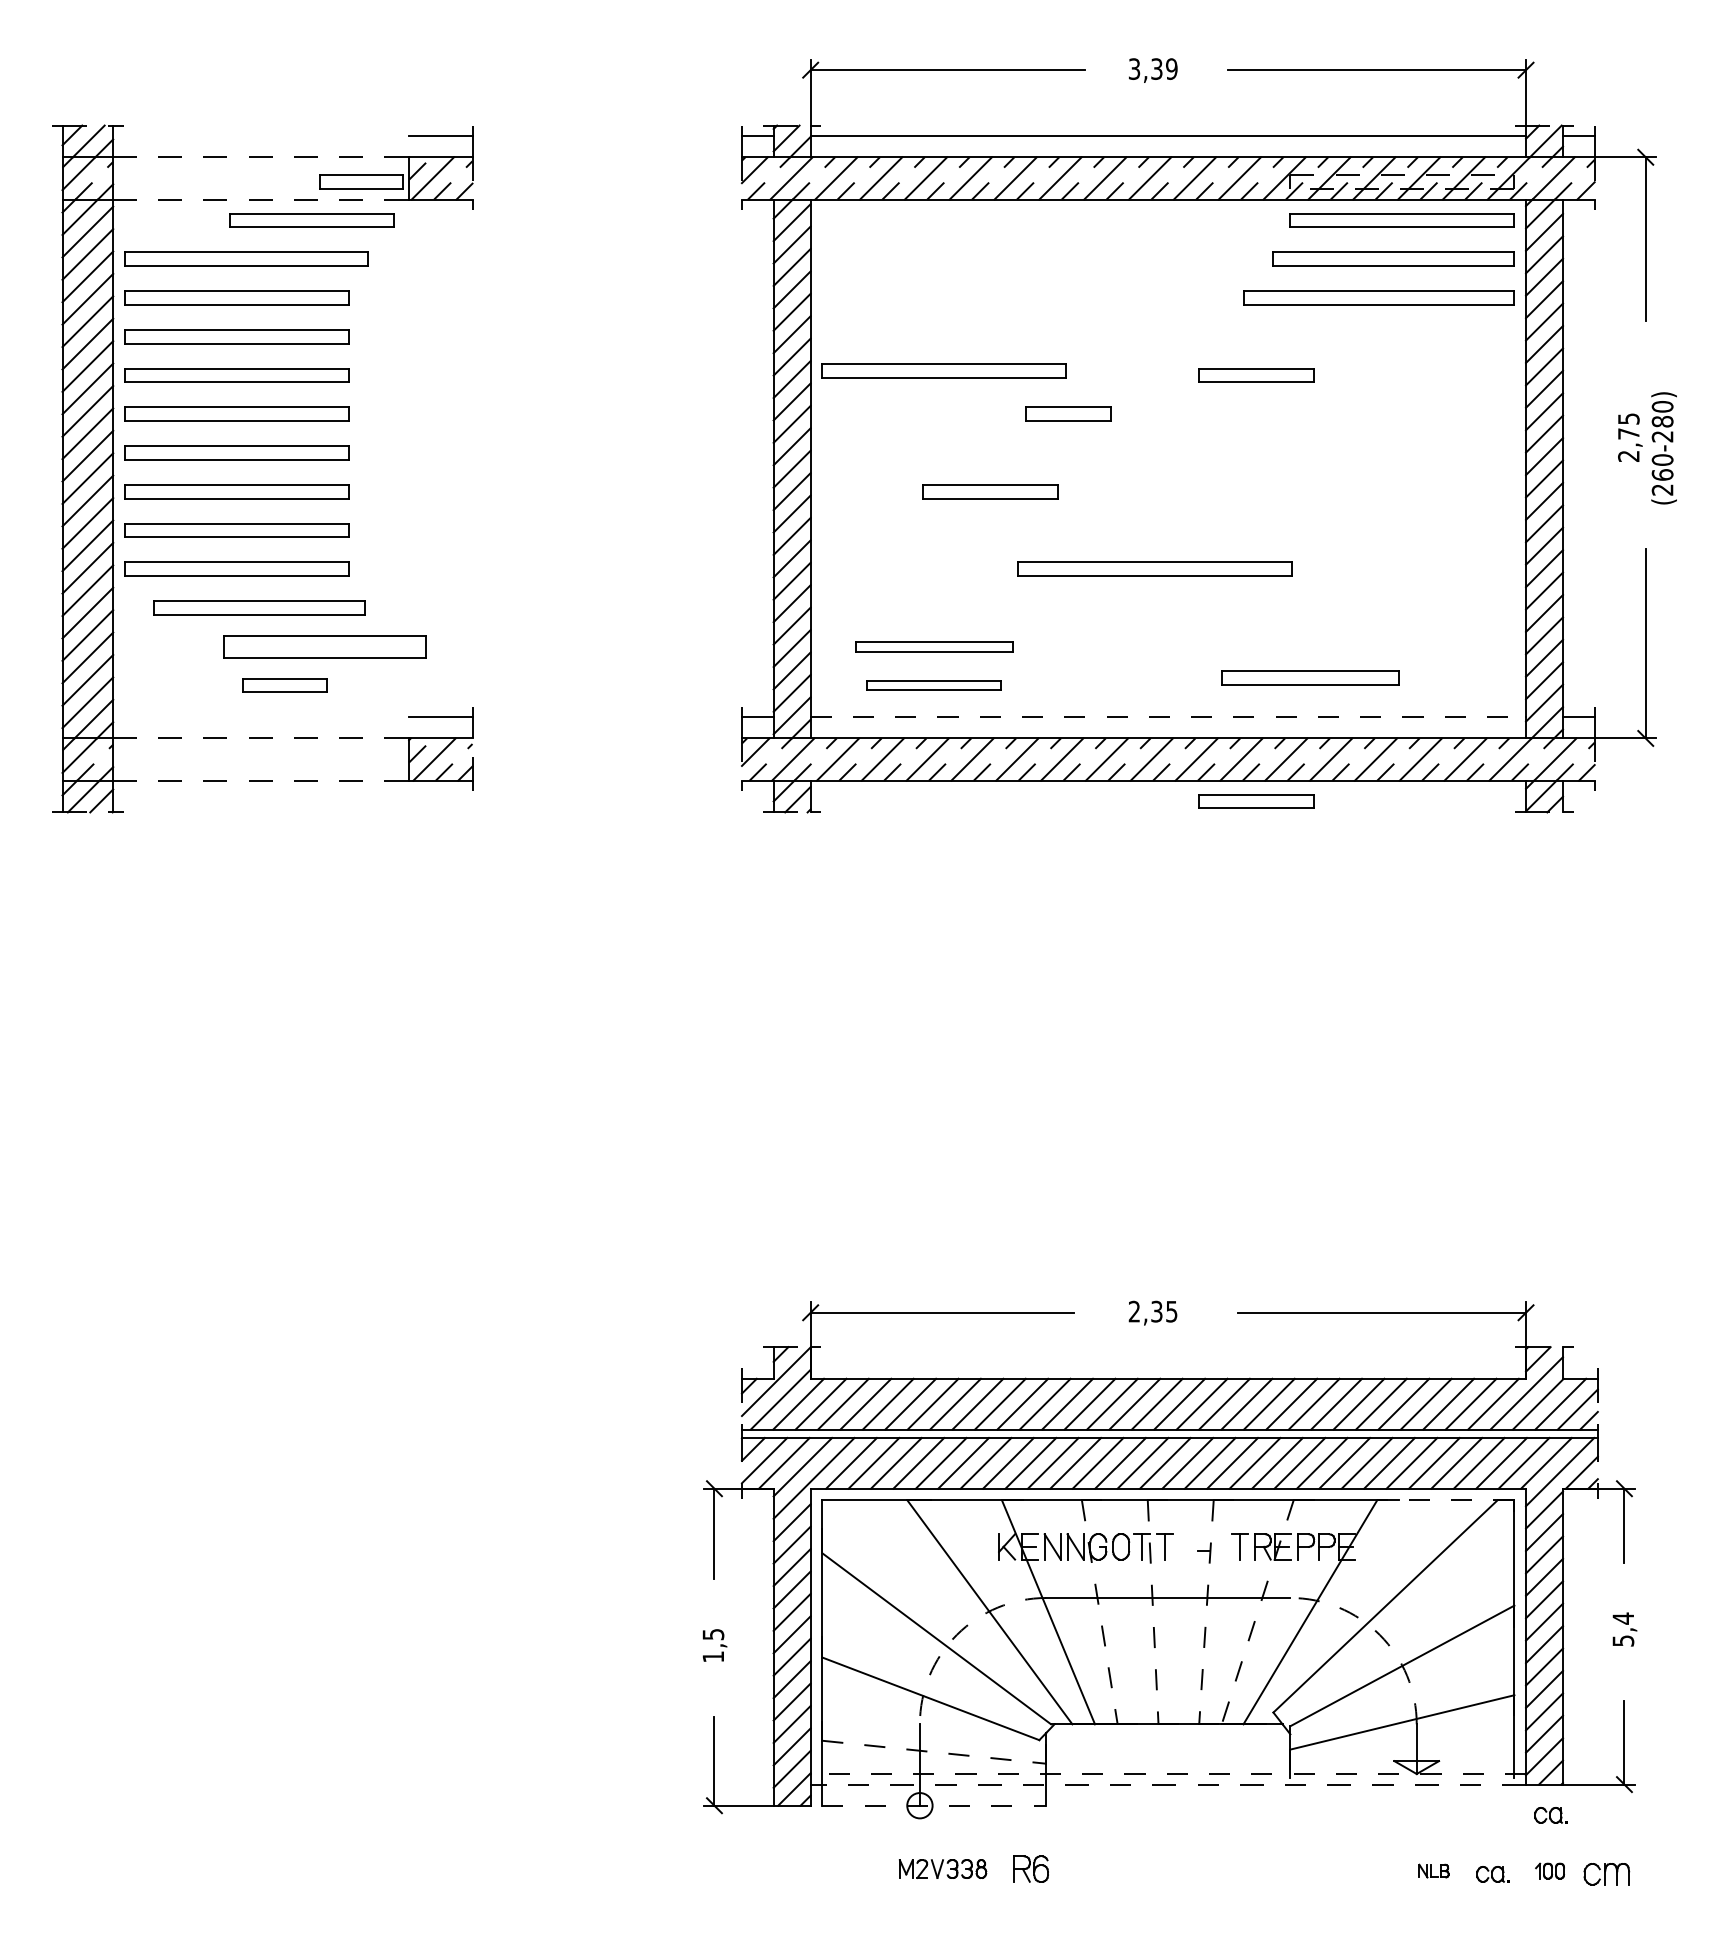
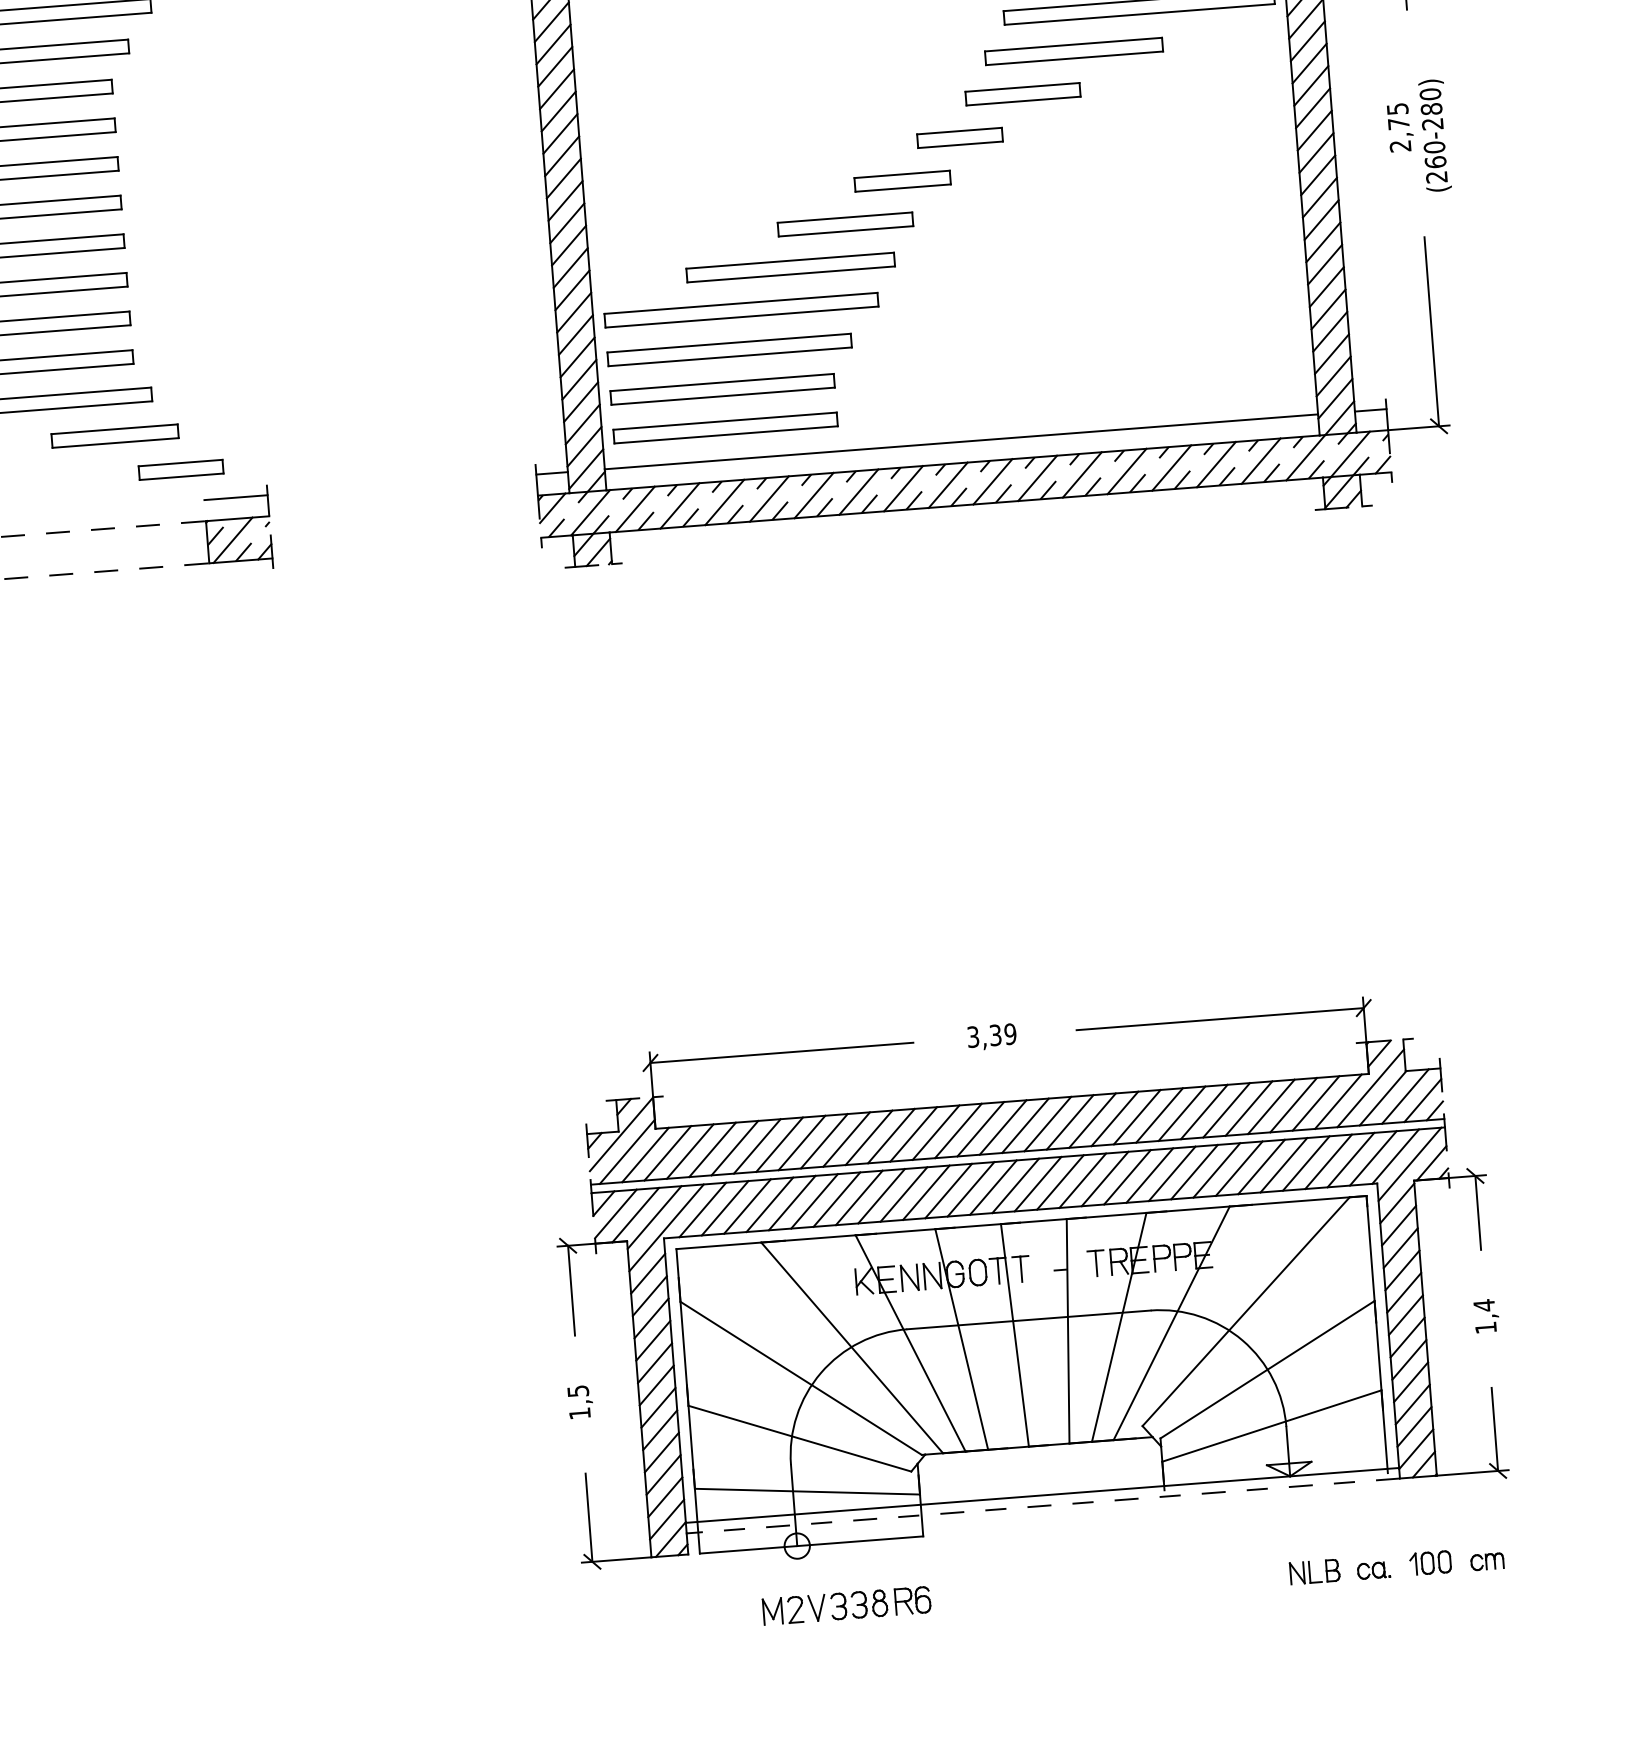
part: (943, 370) -> (728, 349), moved
part: (1068, 413) -> (960, 137), moved
part: (1129, 452) -> (902, 180), added
part: (990, 491) -> (845, 224), moved
part: (1011, 530) -> (790, 267), added
part: (1154, 568) -> (740, 309), moved
part: (324, 646) -> (114, 435), size x0.62
part: (933, 646) -> (721, 389), size x1.43
part: (1310, 677) -> (1073, 51), moved
part: (284, 685) -> (180, 470), moved
part: (933, 685) -> (724, 428), size x1.67
line: (1168, 717) -> (961, 442), dashed -> solid
part: (1256, 801) -> (1055, 519), removed
text: (1152, 1311) -> (991, 1035), 2,35 -> 3,39
line: (1445, 1500) -> (1297, 1201), dashed -> solid
line: (1099, 1612) -> (961, 1339), dashed -> solid
line: (1153, 1612) -> (1015, 1335), dashed -> solid
line: (1206, 1612) -> (1068, 1331), dashed -> solid
line: (1257, 1612) -> (1119, 1327), dashed -> solid
arc: (956, 1634) -> (820, 1372), dashed -> solid
arc: (1379, 1634) -> (1242, 1340), dashed -> solid
text: (1623, 1640) -> (1486, 1327), 5,4 -> 1,4
line: (934, 1752) -> (807, 1491), dashed -> solid
line: (1168, 1774) -> (1042, 1495), dashed -> solid
line: (934, 1805) -> (811, 1544), dashed -> solid
part: (1550, 1815) -> (1426, 1507), removed
part: (942, 1868) -> (824, 1606), size x1.43
part: (1433, 1870) -> (1314, 1571), size x1.67
part: (1549, 1870) -> (1429, 1562), size x1.43
part: (1606, 1874) -> (1487, 1561), size x0.71

